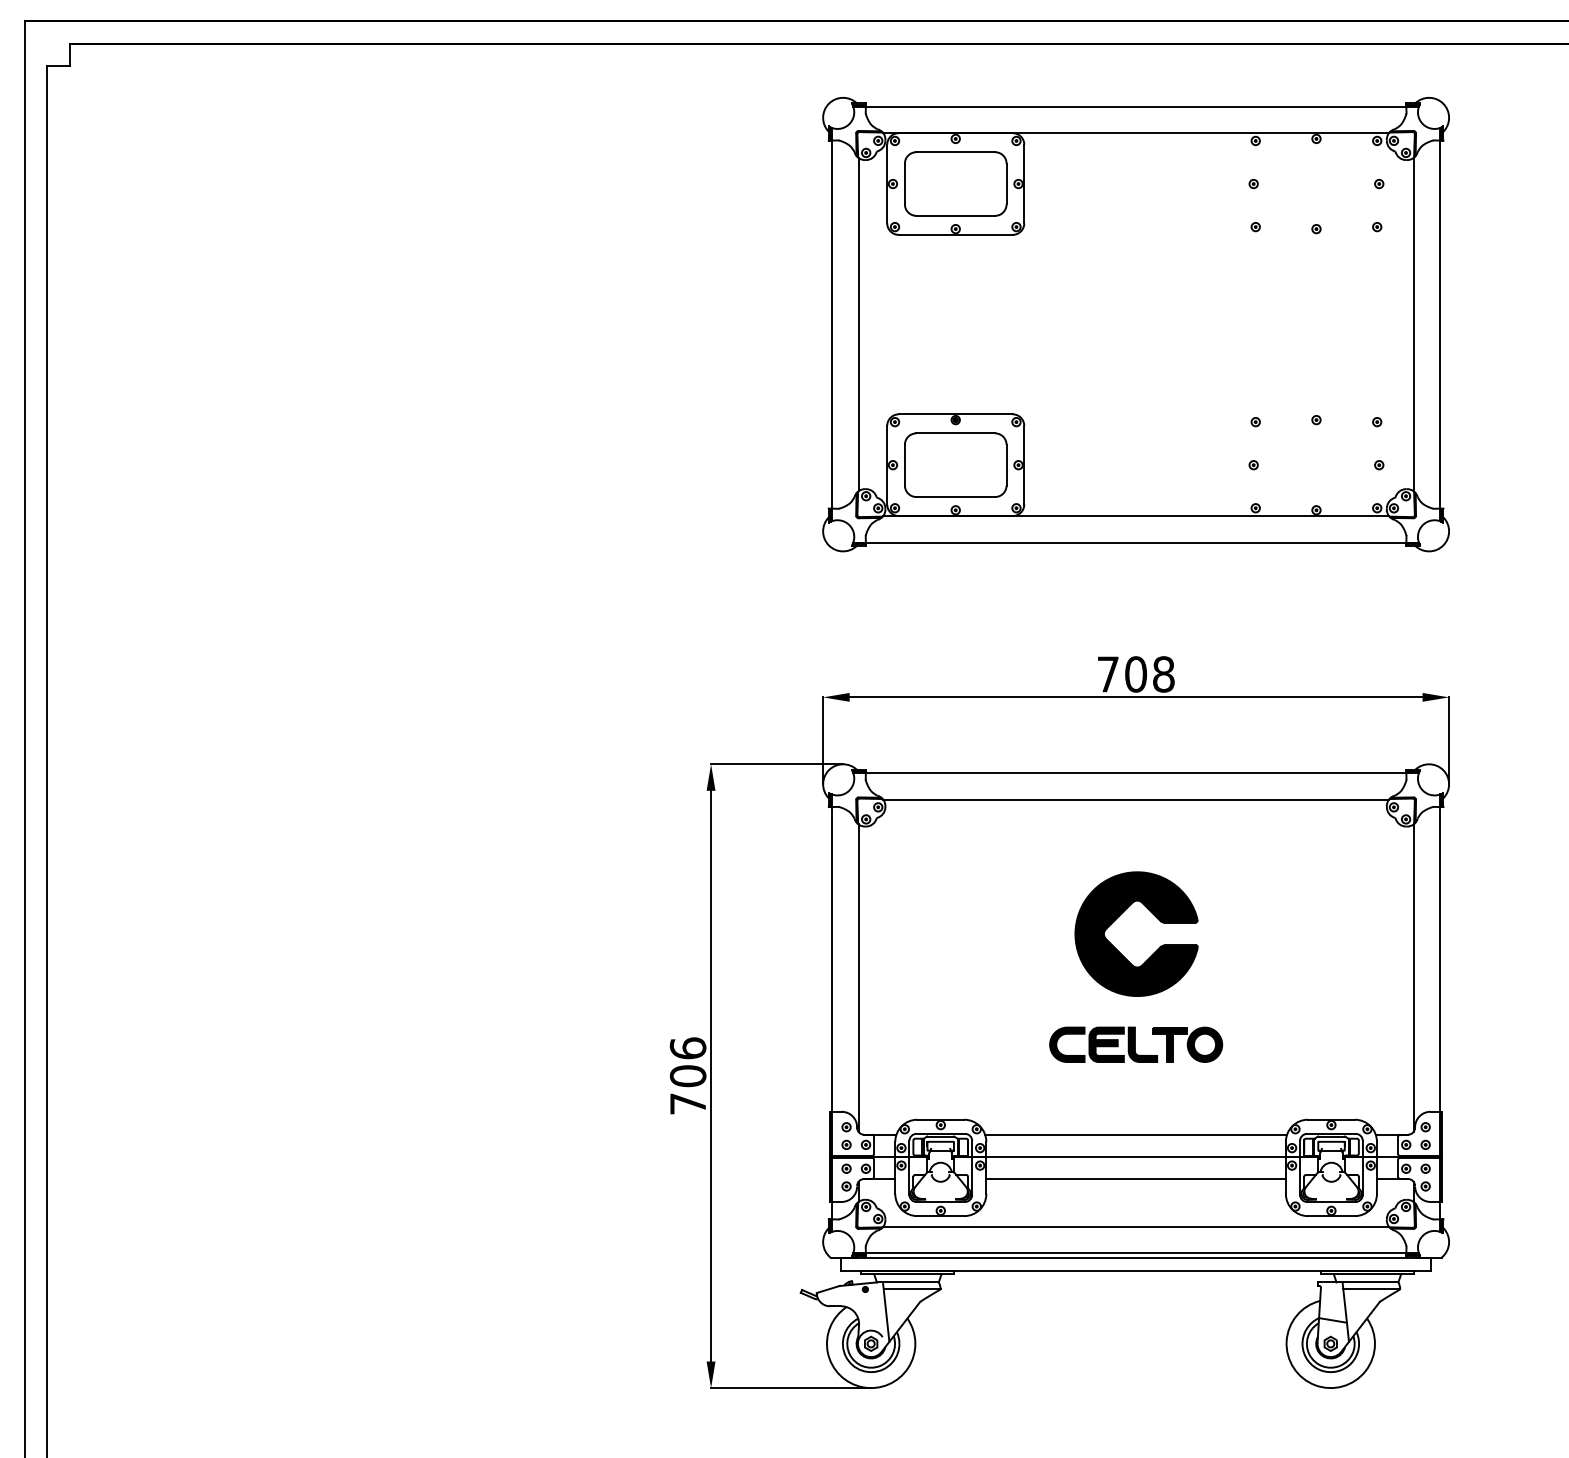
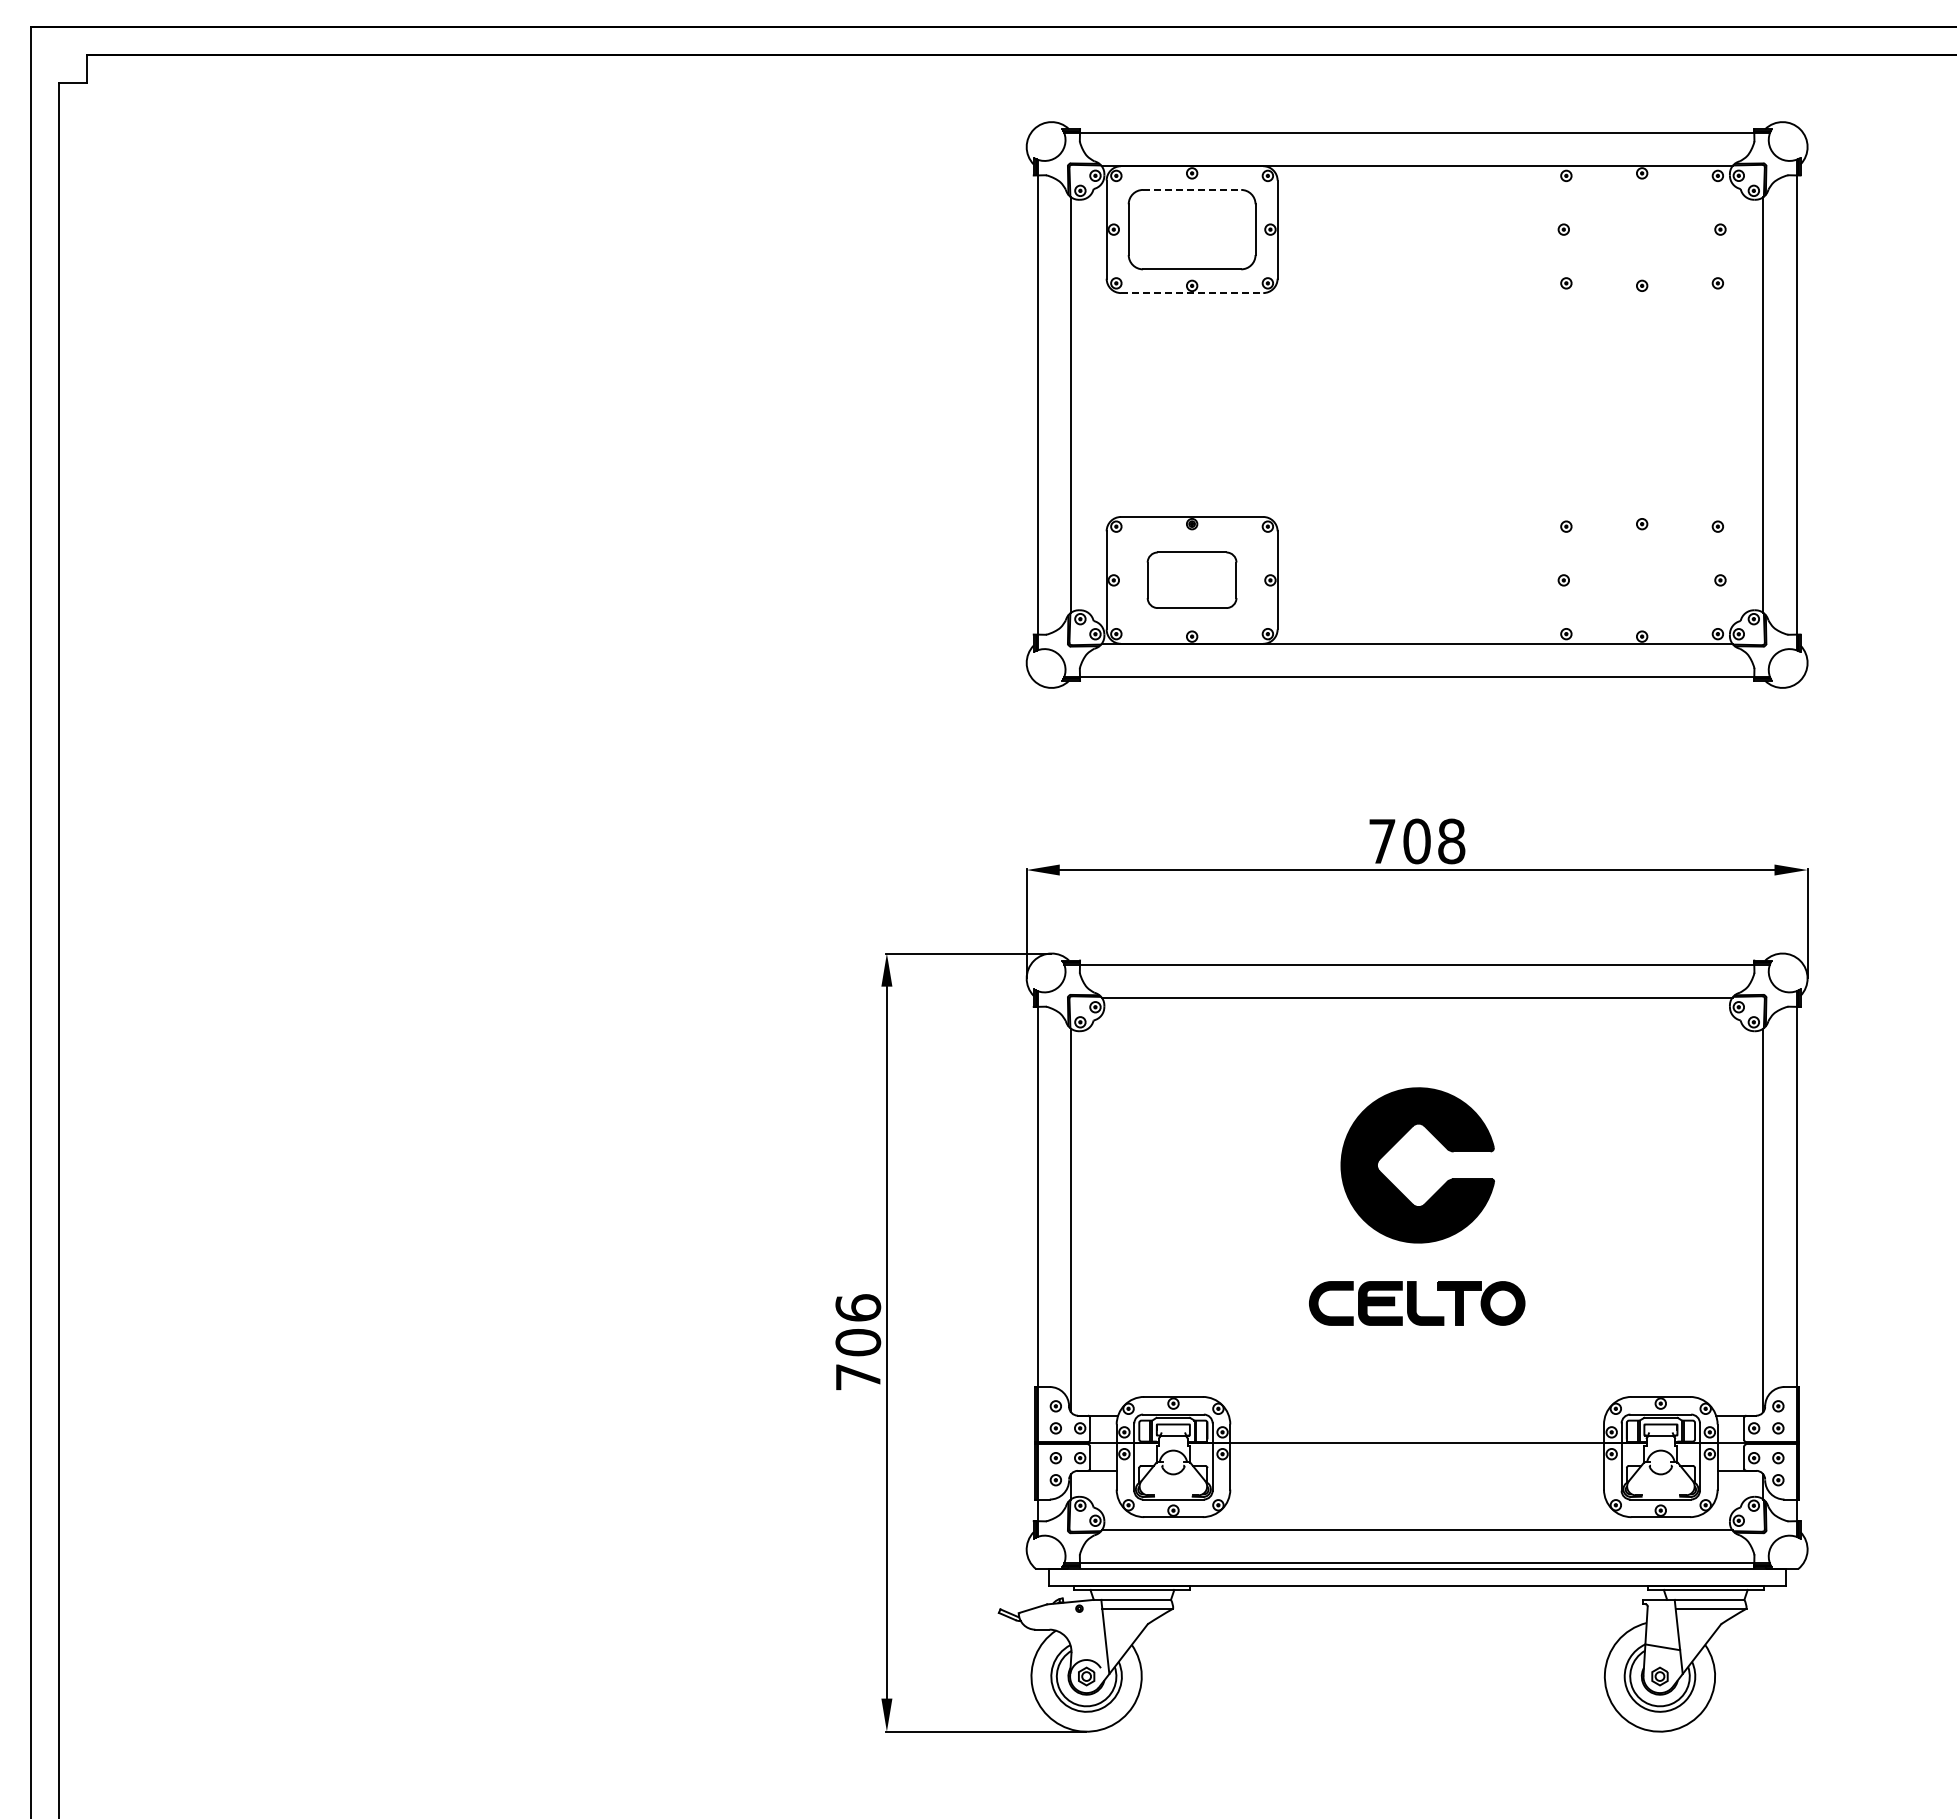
line: (956, 151) -> (1192, 189), solid -> dashed
line: (956, 235) -> (1192, 293), solid -> dashed
part: (955, 464) -> (1191, 579), size x0.7
line: (1135, 1134) -> (1416, 1415), removed
line: (1135, 1178) -> (1416, 1470), removed

